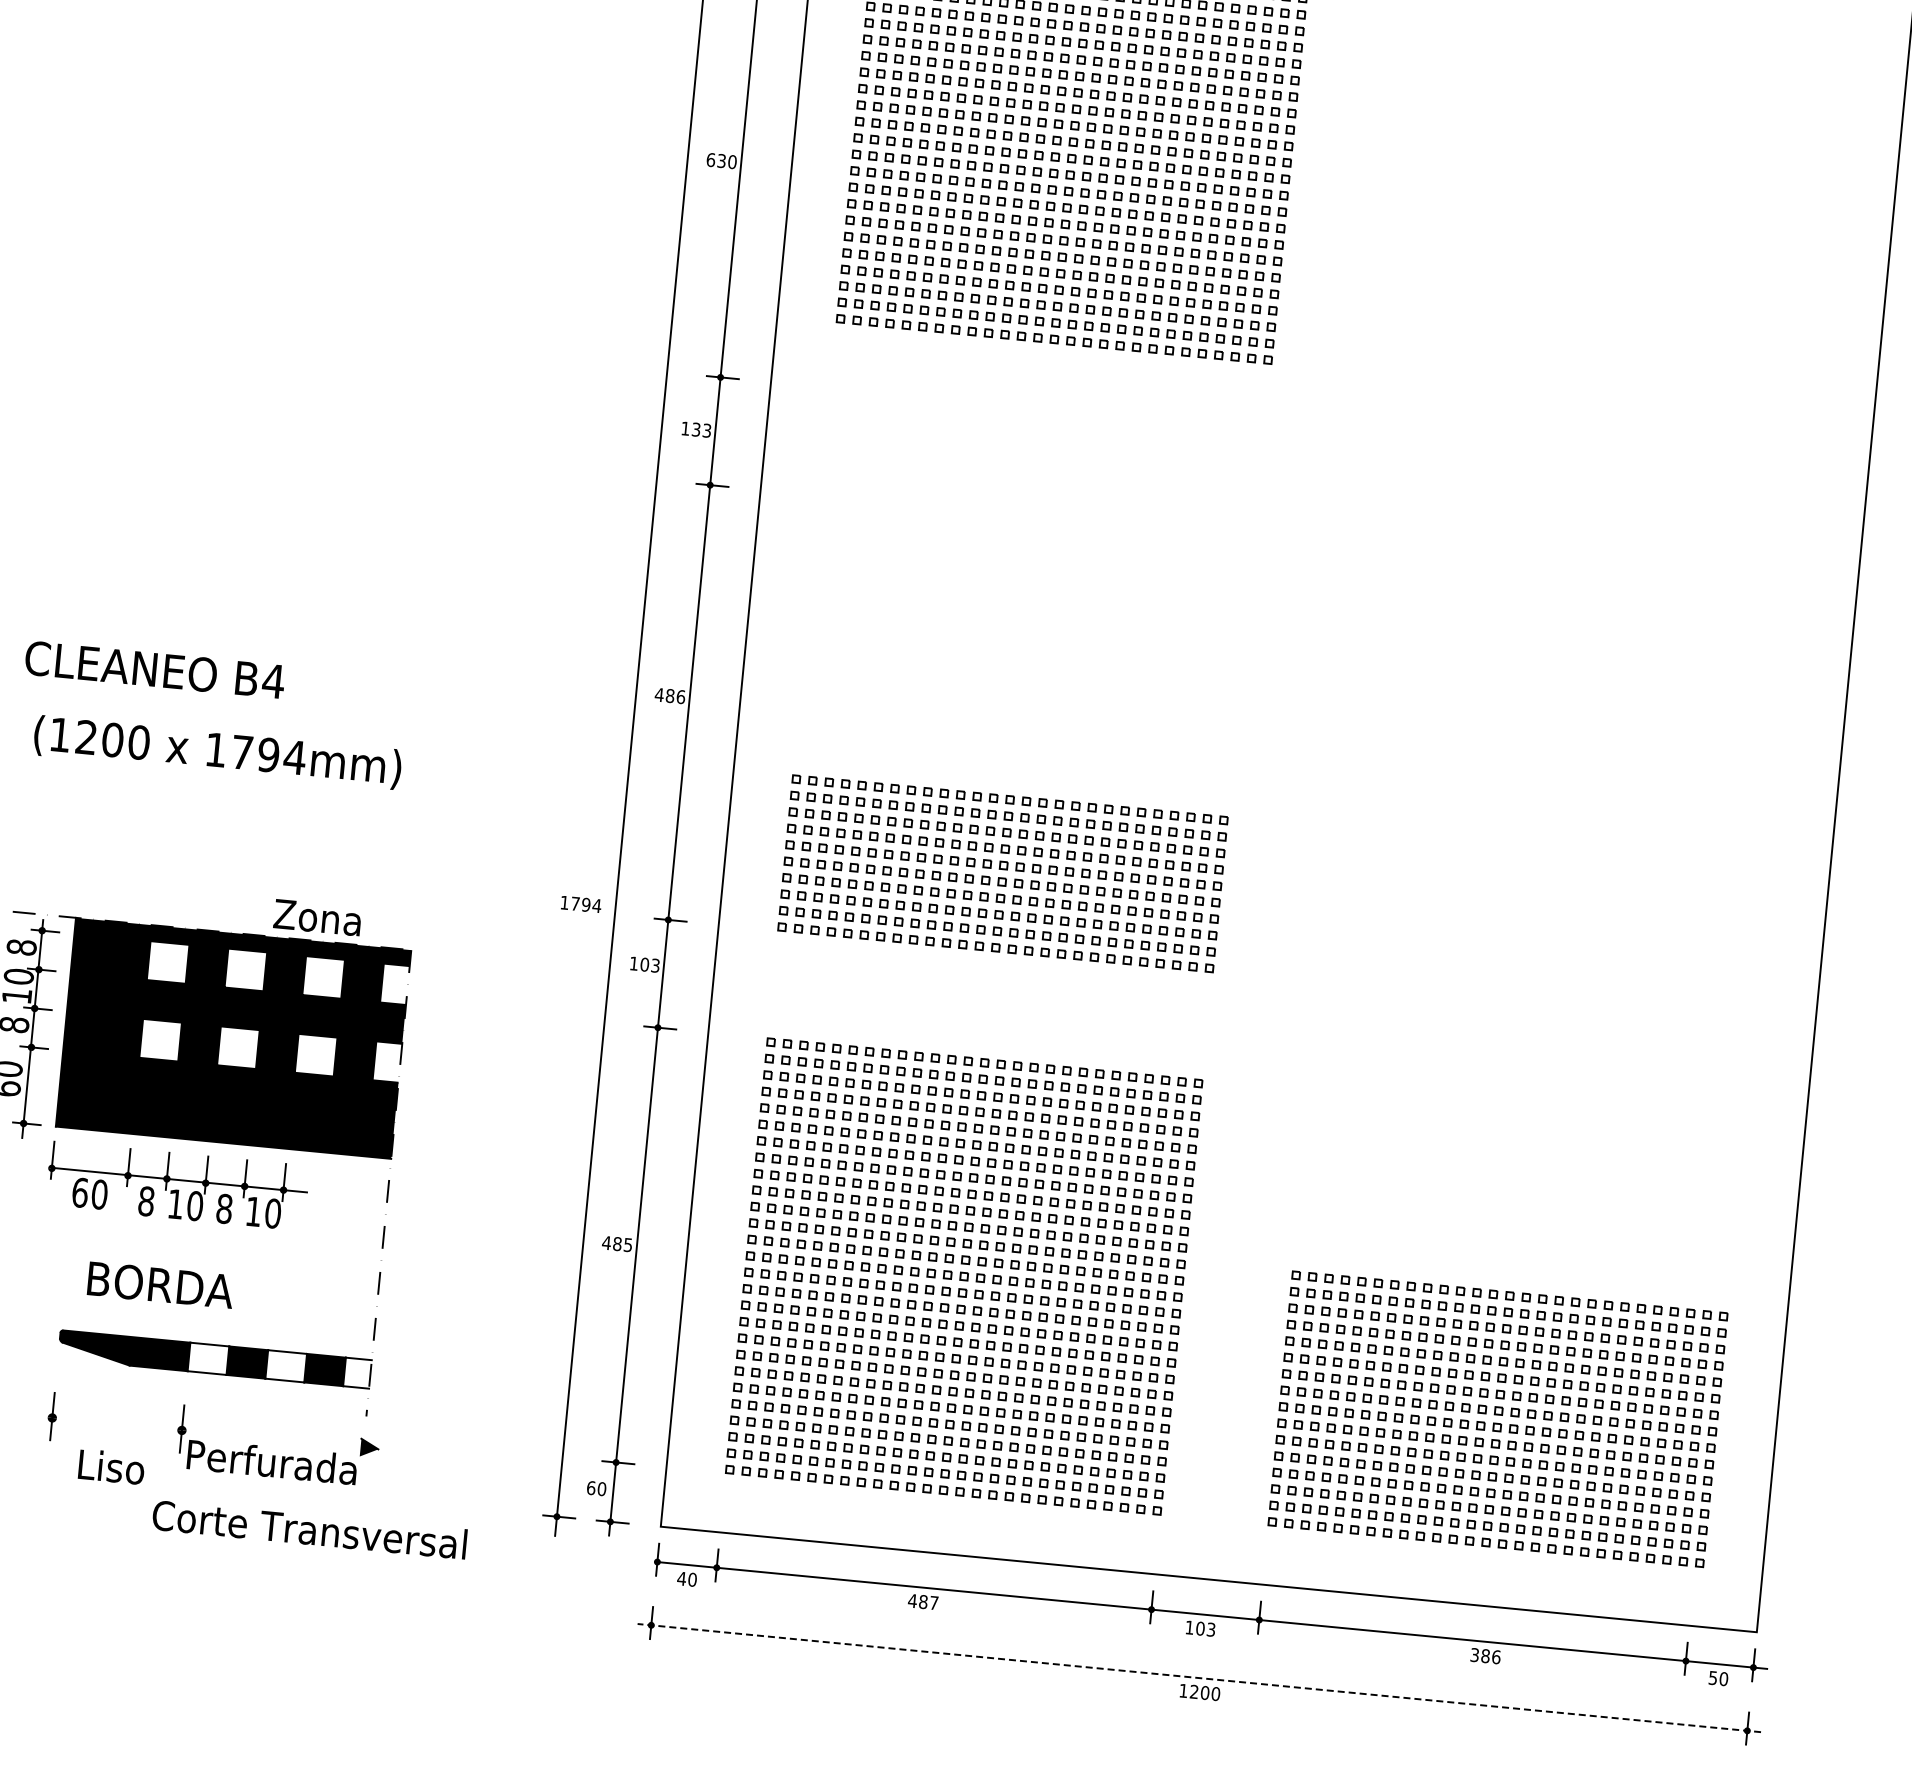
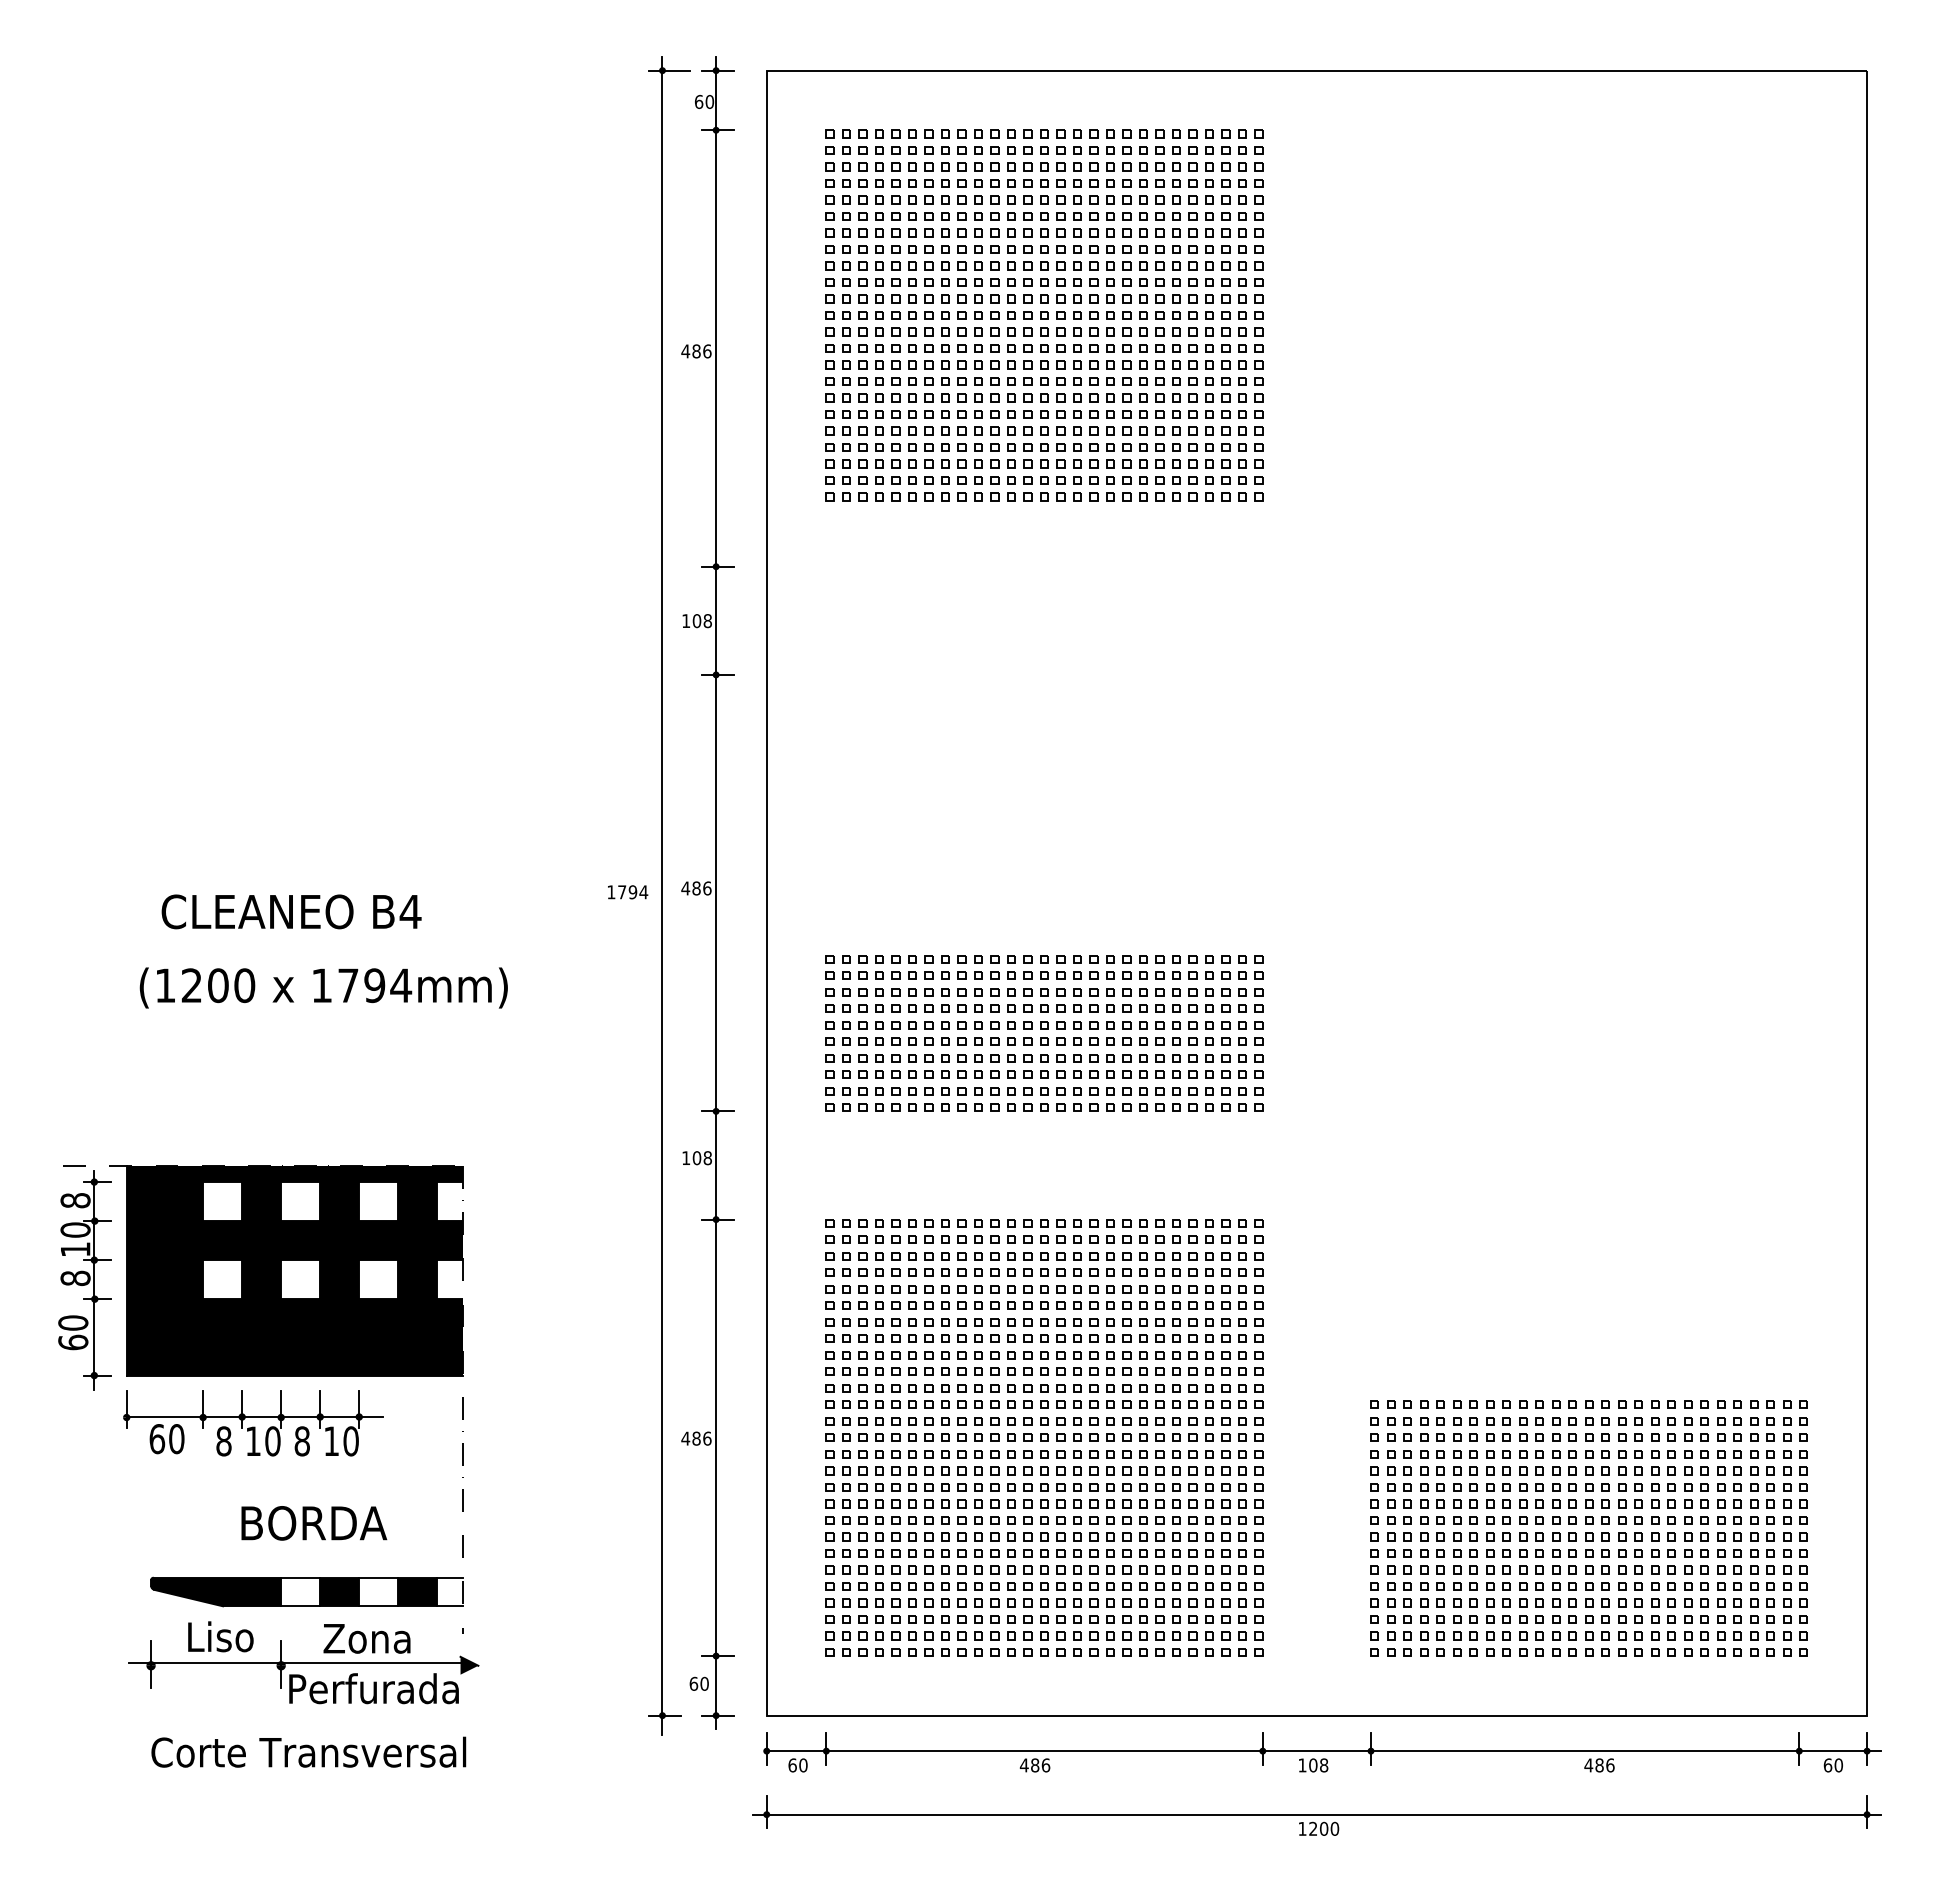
text: (721, 161) -> (696, 351), 630 -> 486
text: (700, 430) -> (701, 621), 133 -> 108
text: (154, 669) -> (291, 911), moved
text: (217, 751) -> (323, 987), moved
text: (581, 904) -> (628, 892), moved
text: (317, 917) -> (366, 1638), moved
text: (655, 966) -> (707, 1158), 103 -> 108
text: (628, 1244) -> (707, 1438), 485 -> 486
text: (161, 1285) -> (314, 1523), moved
line: (195, 1428) -> (294, 1662), added
text: (111, 1466) -> (220, 1636), moved
text: (309, 1528) -> (308, 1751), moved
text: (681, 1578) -> (792, 1765), 40 -> 60
text: (933, 1603) -> (1045, 1765), 487 -> 486
text: (1211, 1629) -> (1324, 1765), 103 -> 108
text: (1474, 1655) -> (1588, 1765), 386 -> 486
line: (1198, 1677) -> (1316, 1814), dashed -> solid
text: (1712, 1678) -> (1827, 1765), 50 -> 60

